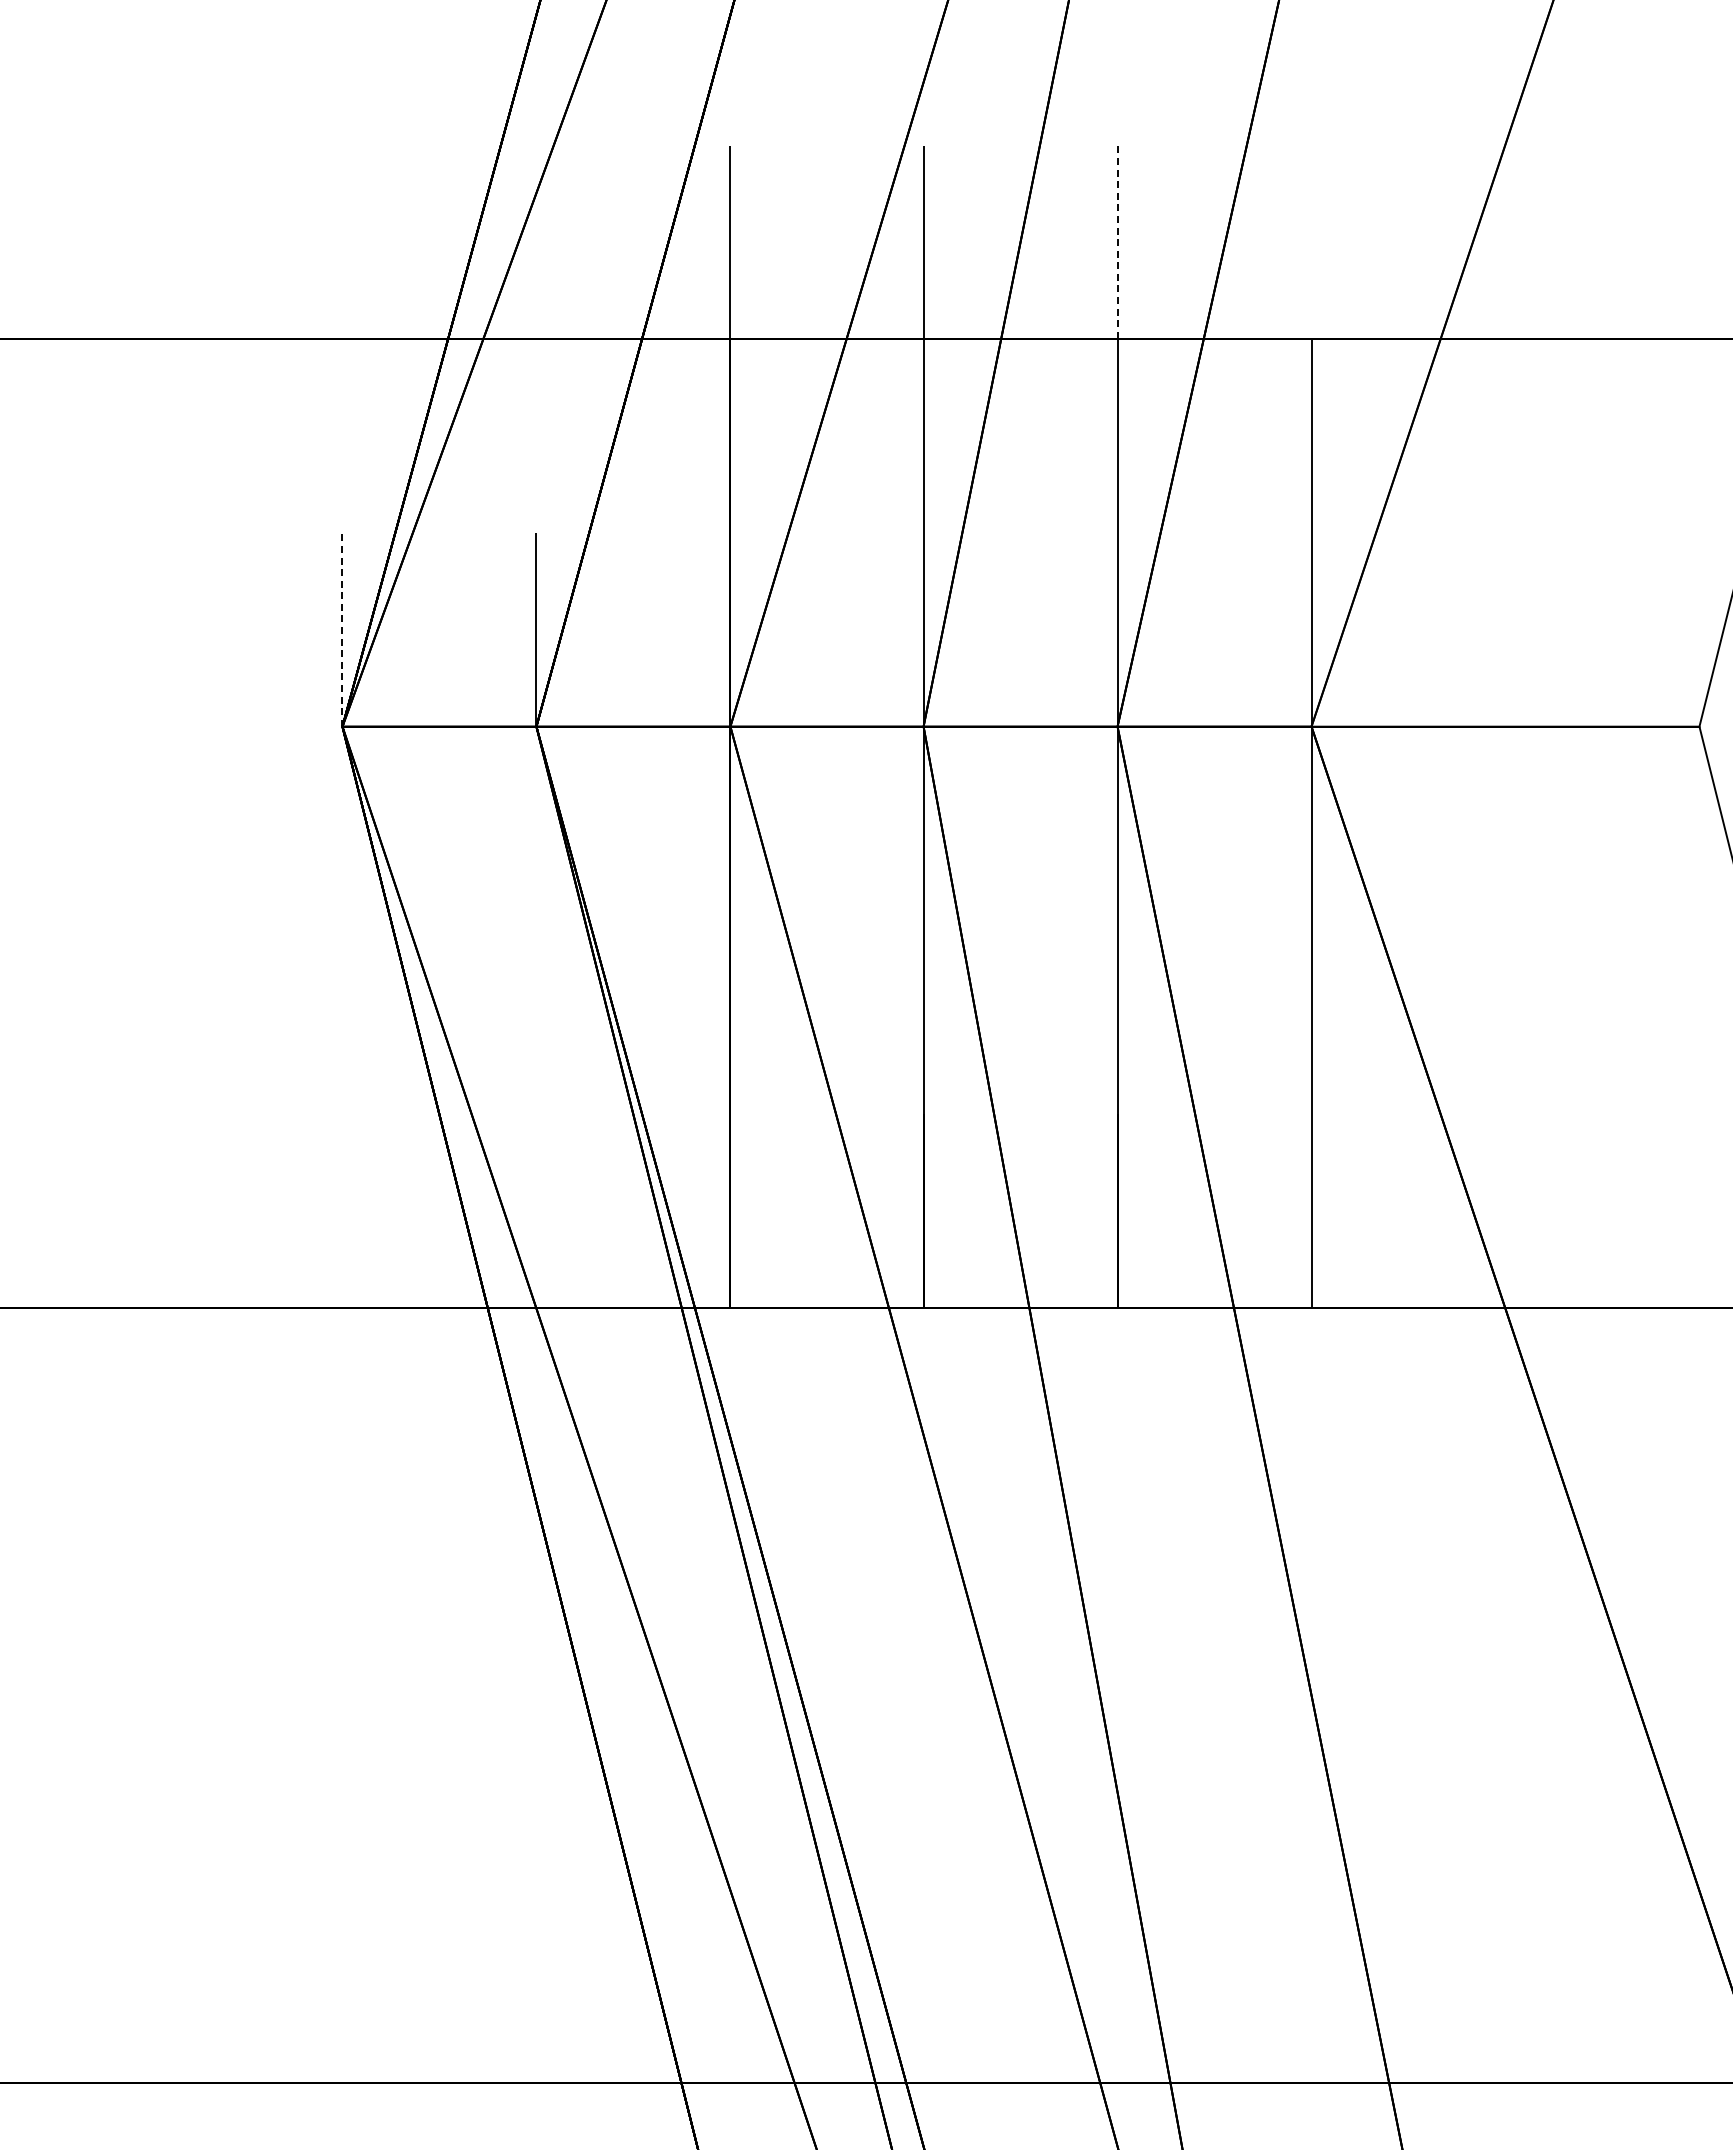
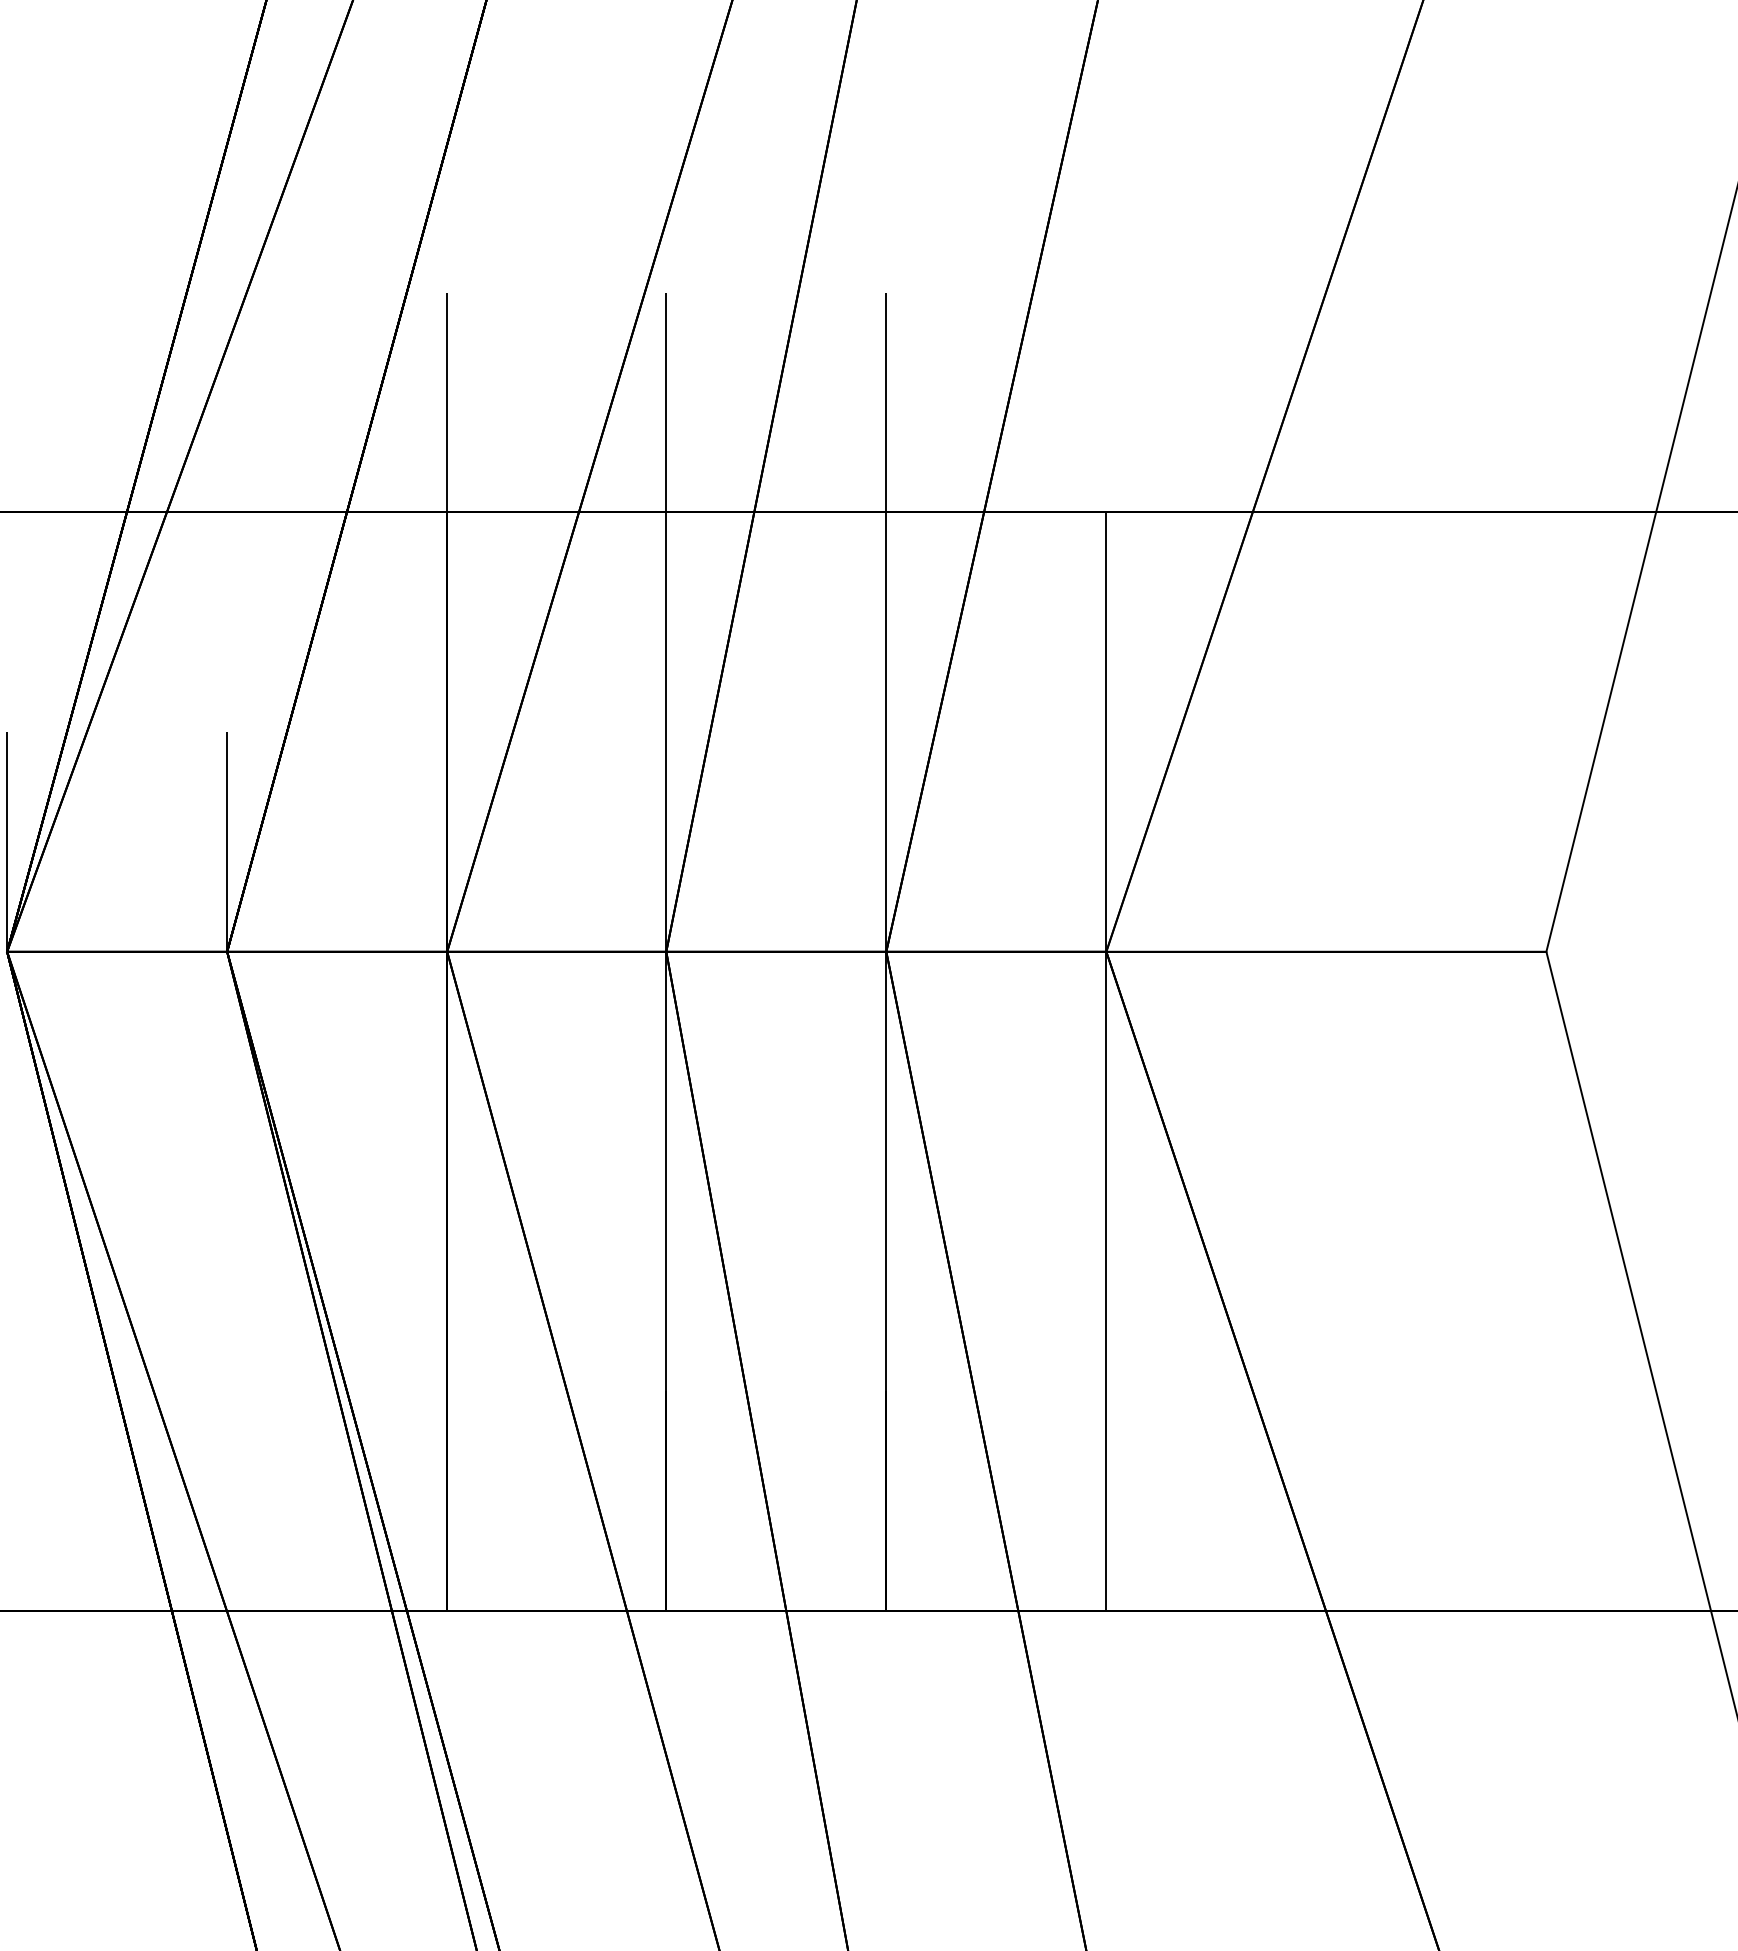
line: (1117, 242) -> (886, 402), dashed -> solid
line: (342, 629) -> (7, 841), dashed -> solid

